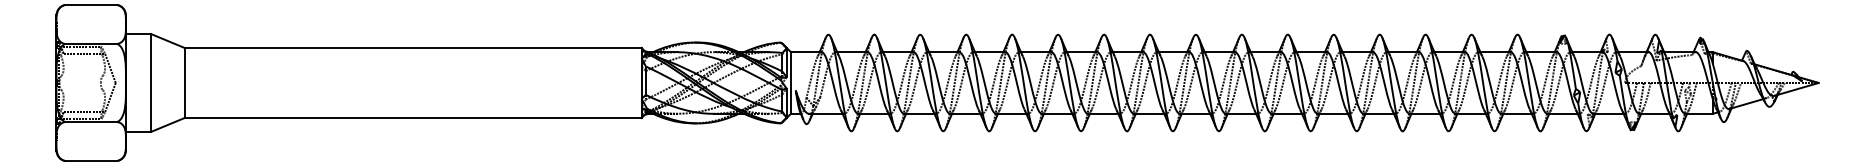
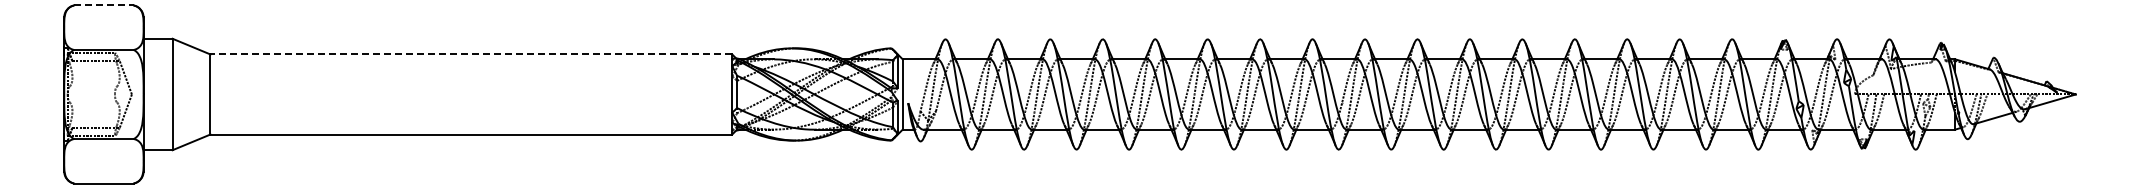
line: (90, 5) -> (103, 5), solid -> dashed
line: (413, 47) -> (471, 54), solid -> dashed

